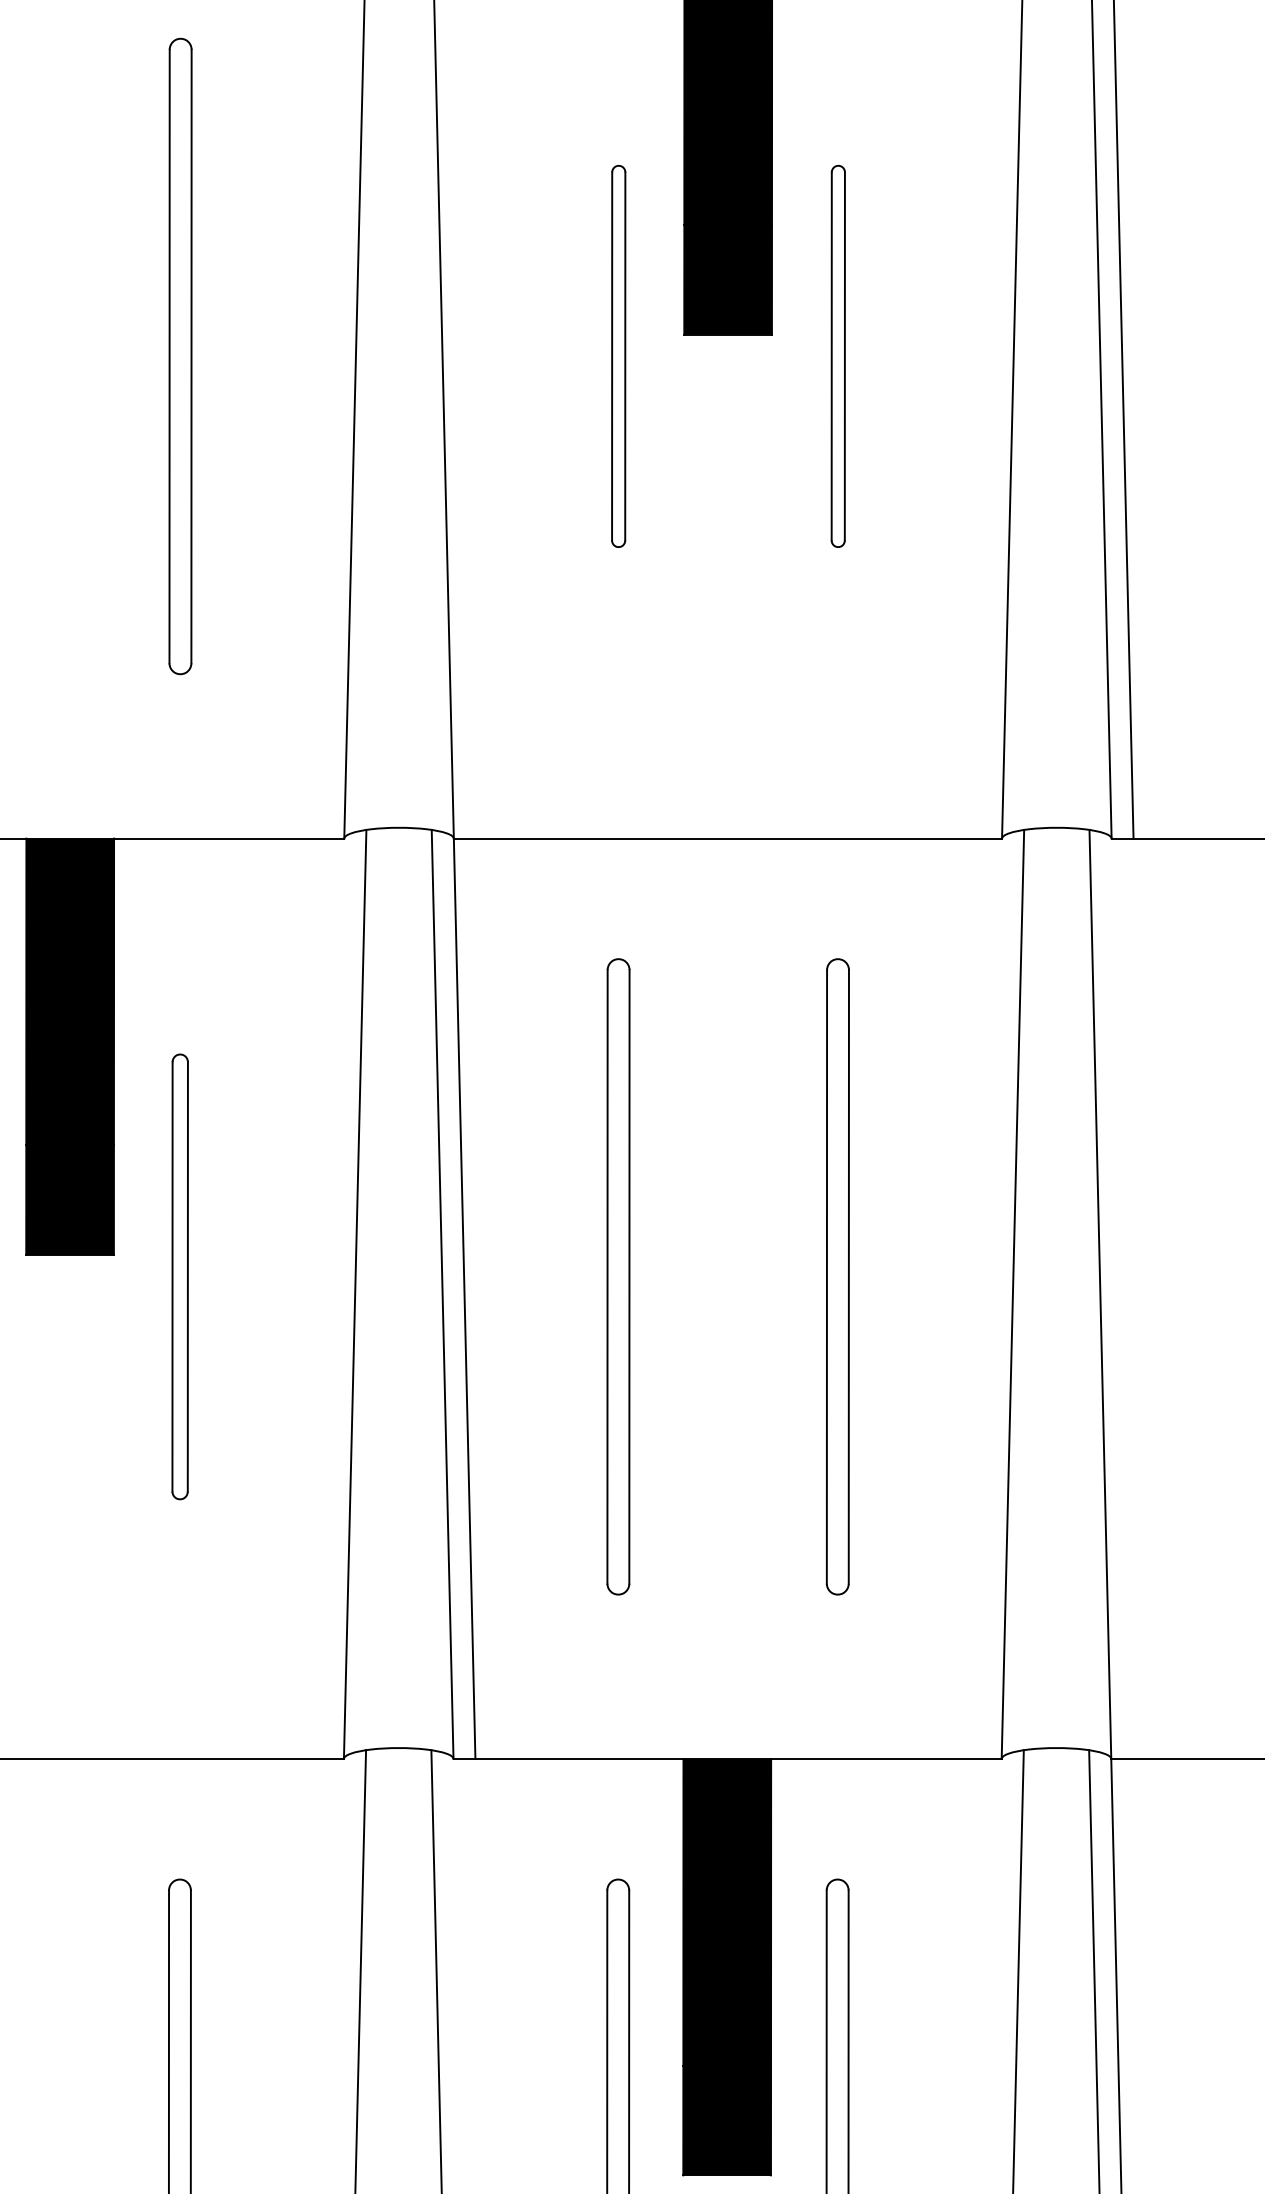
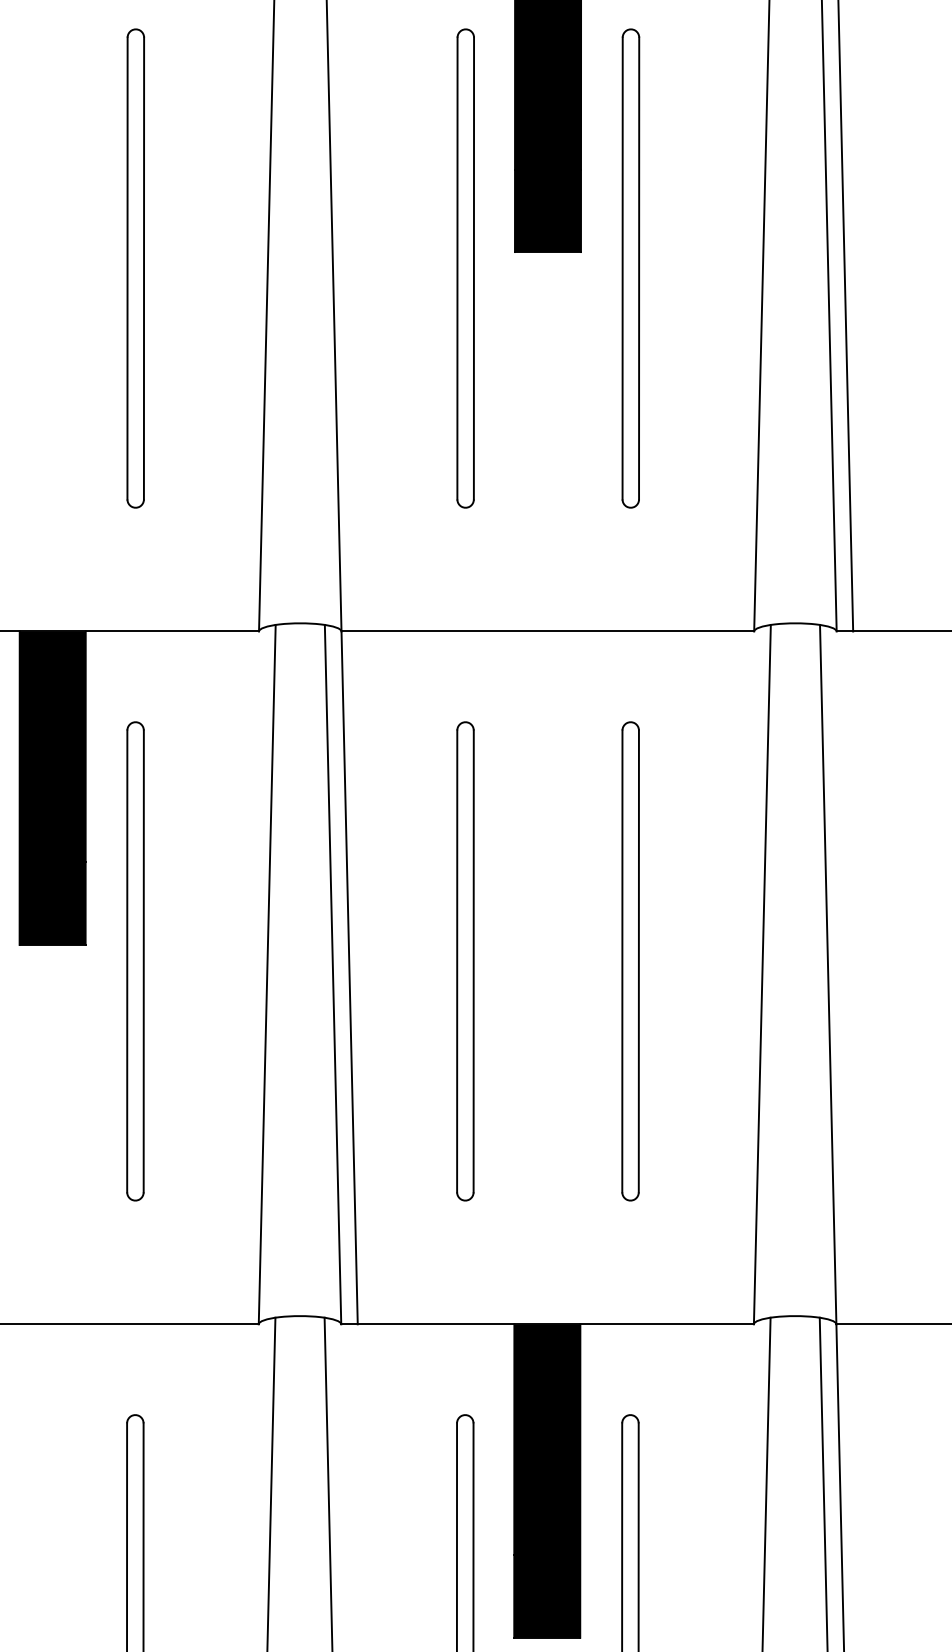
part: (618, 356) -> (465, 268), size x1.67
part: (837, 356) -> (630, 268), size x1.67
part: (180, 1276) -> (135, 961), size x1.43

